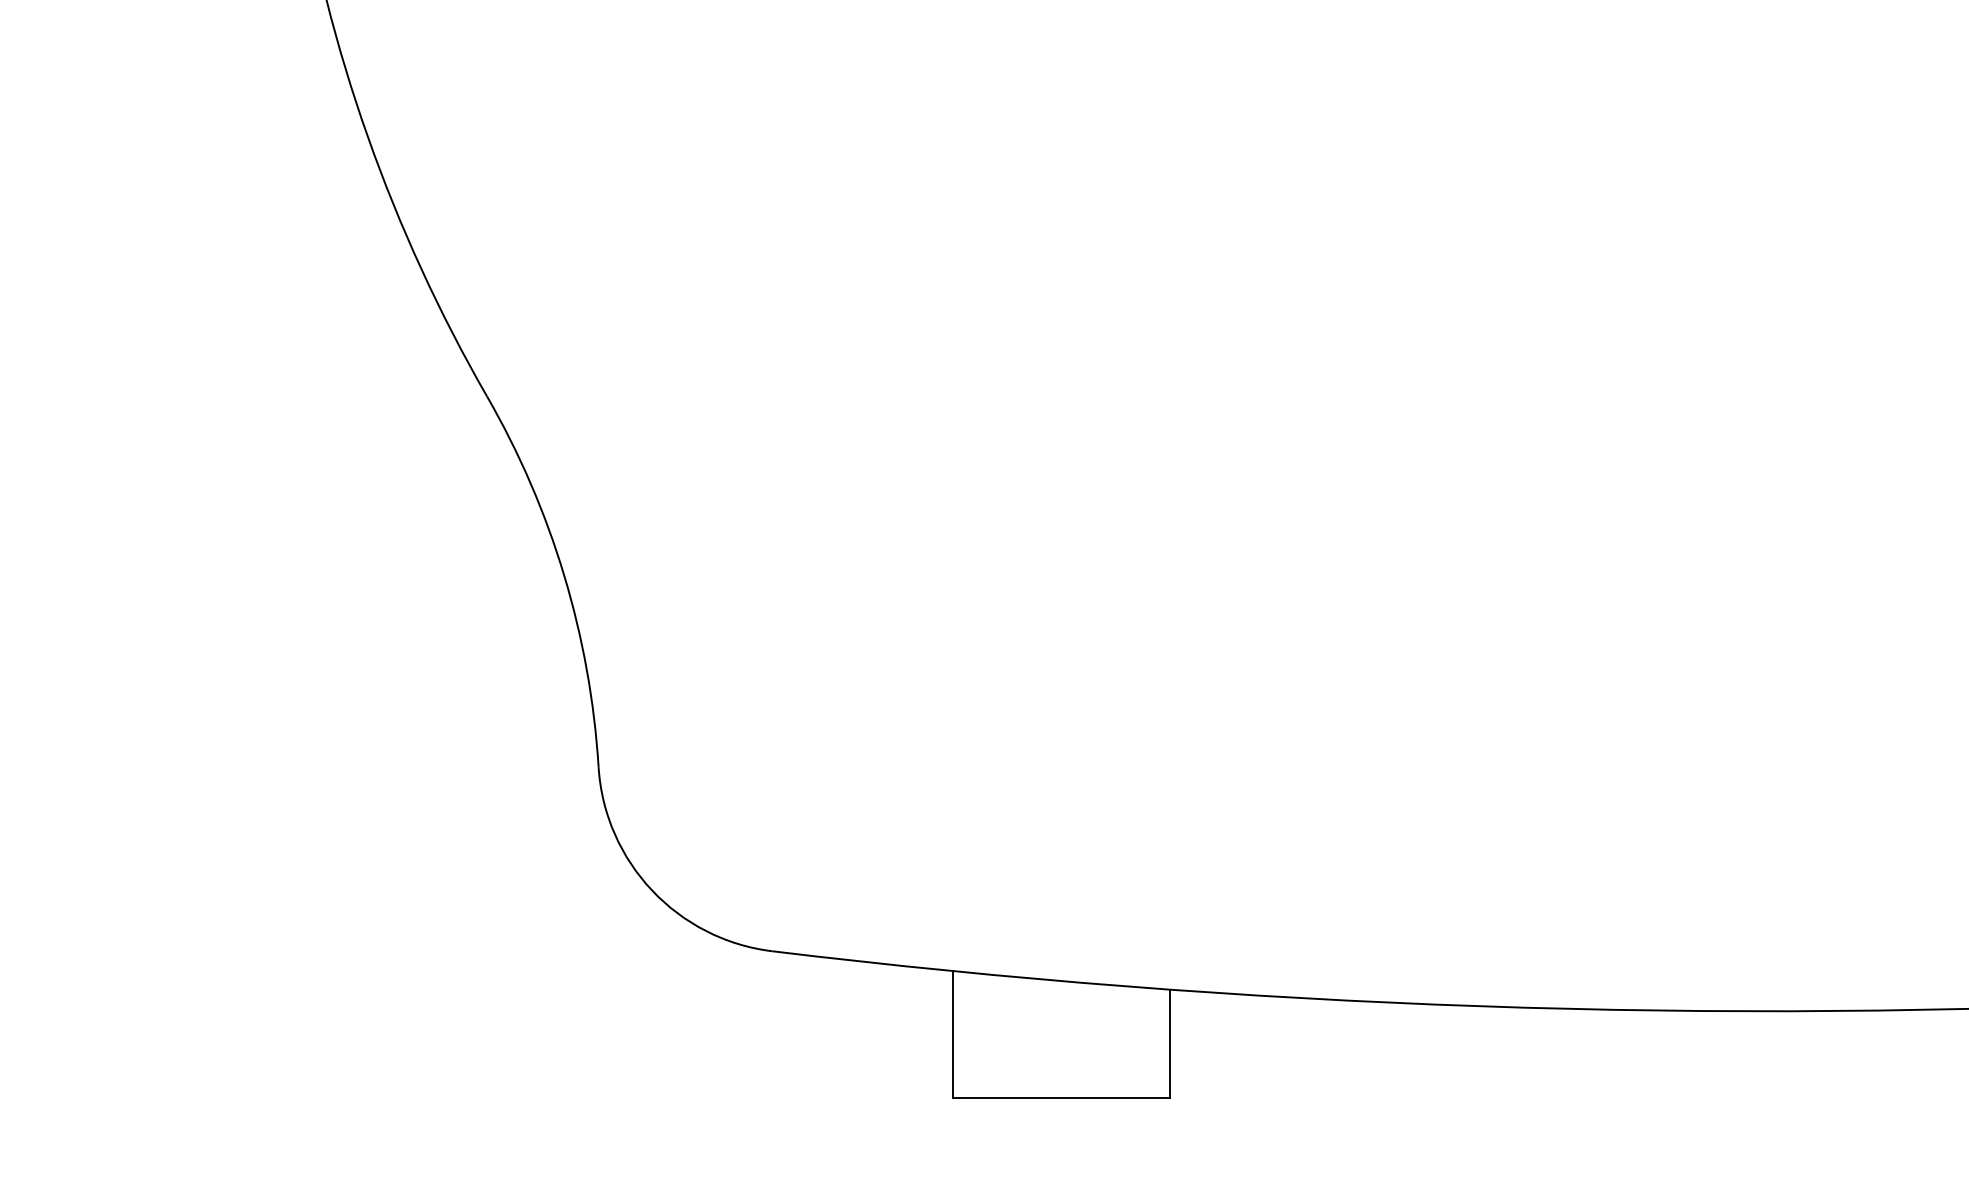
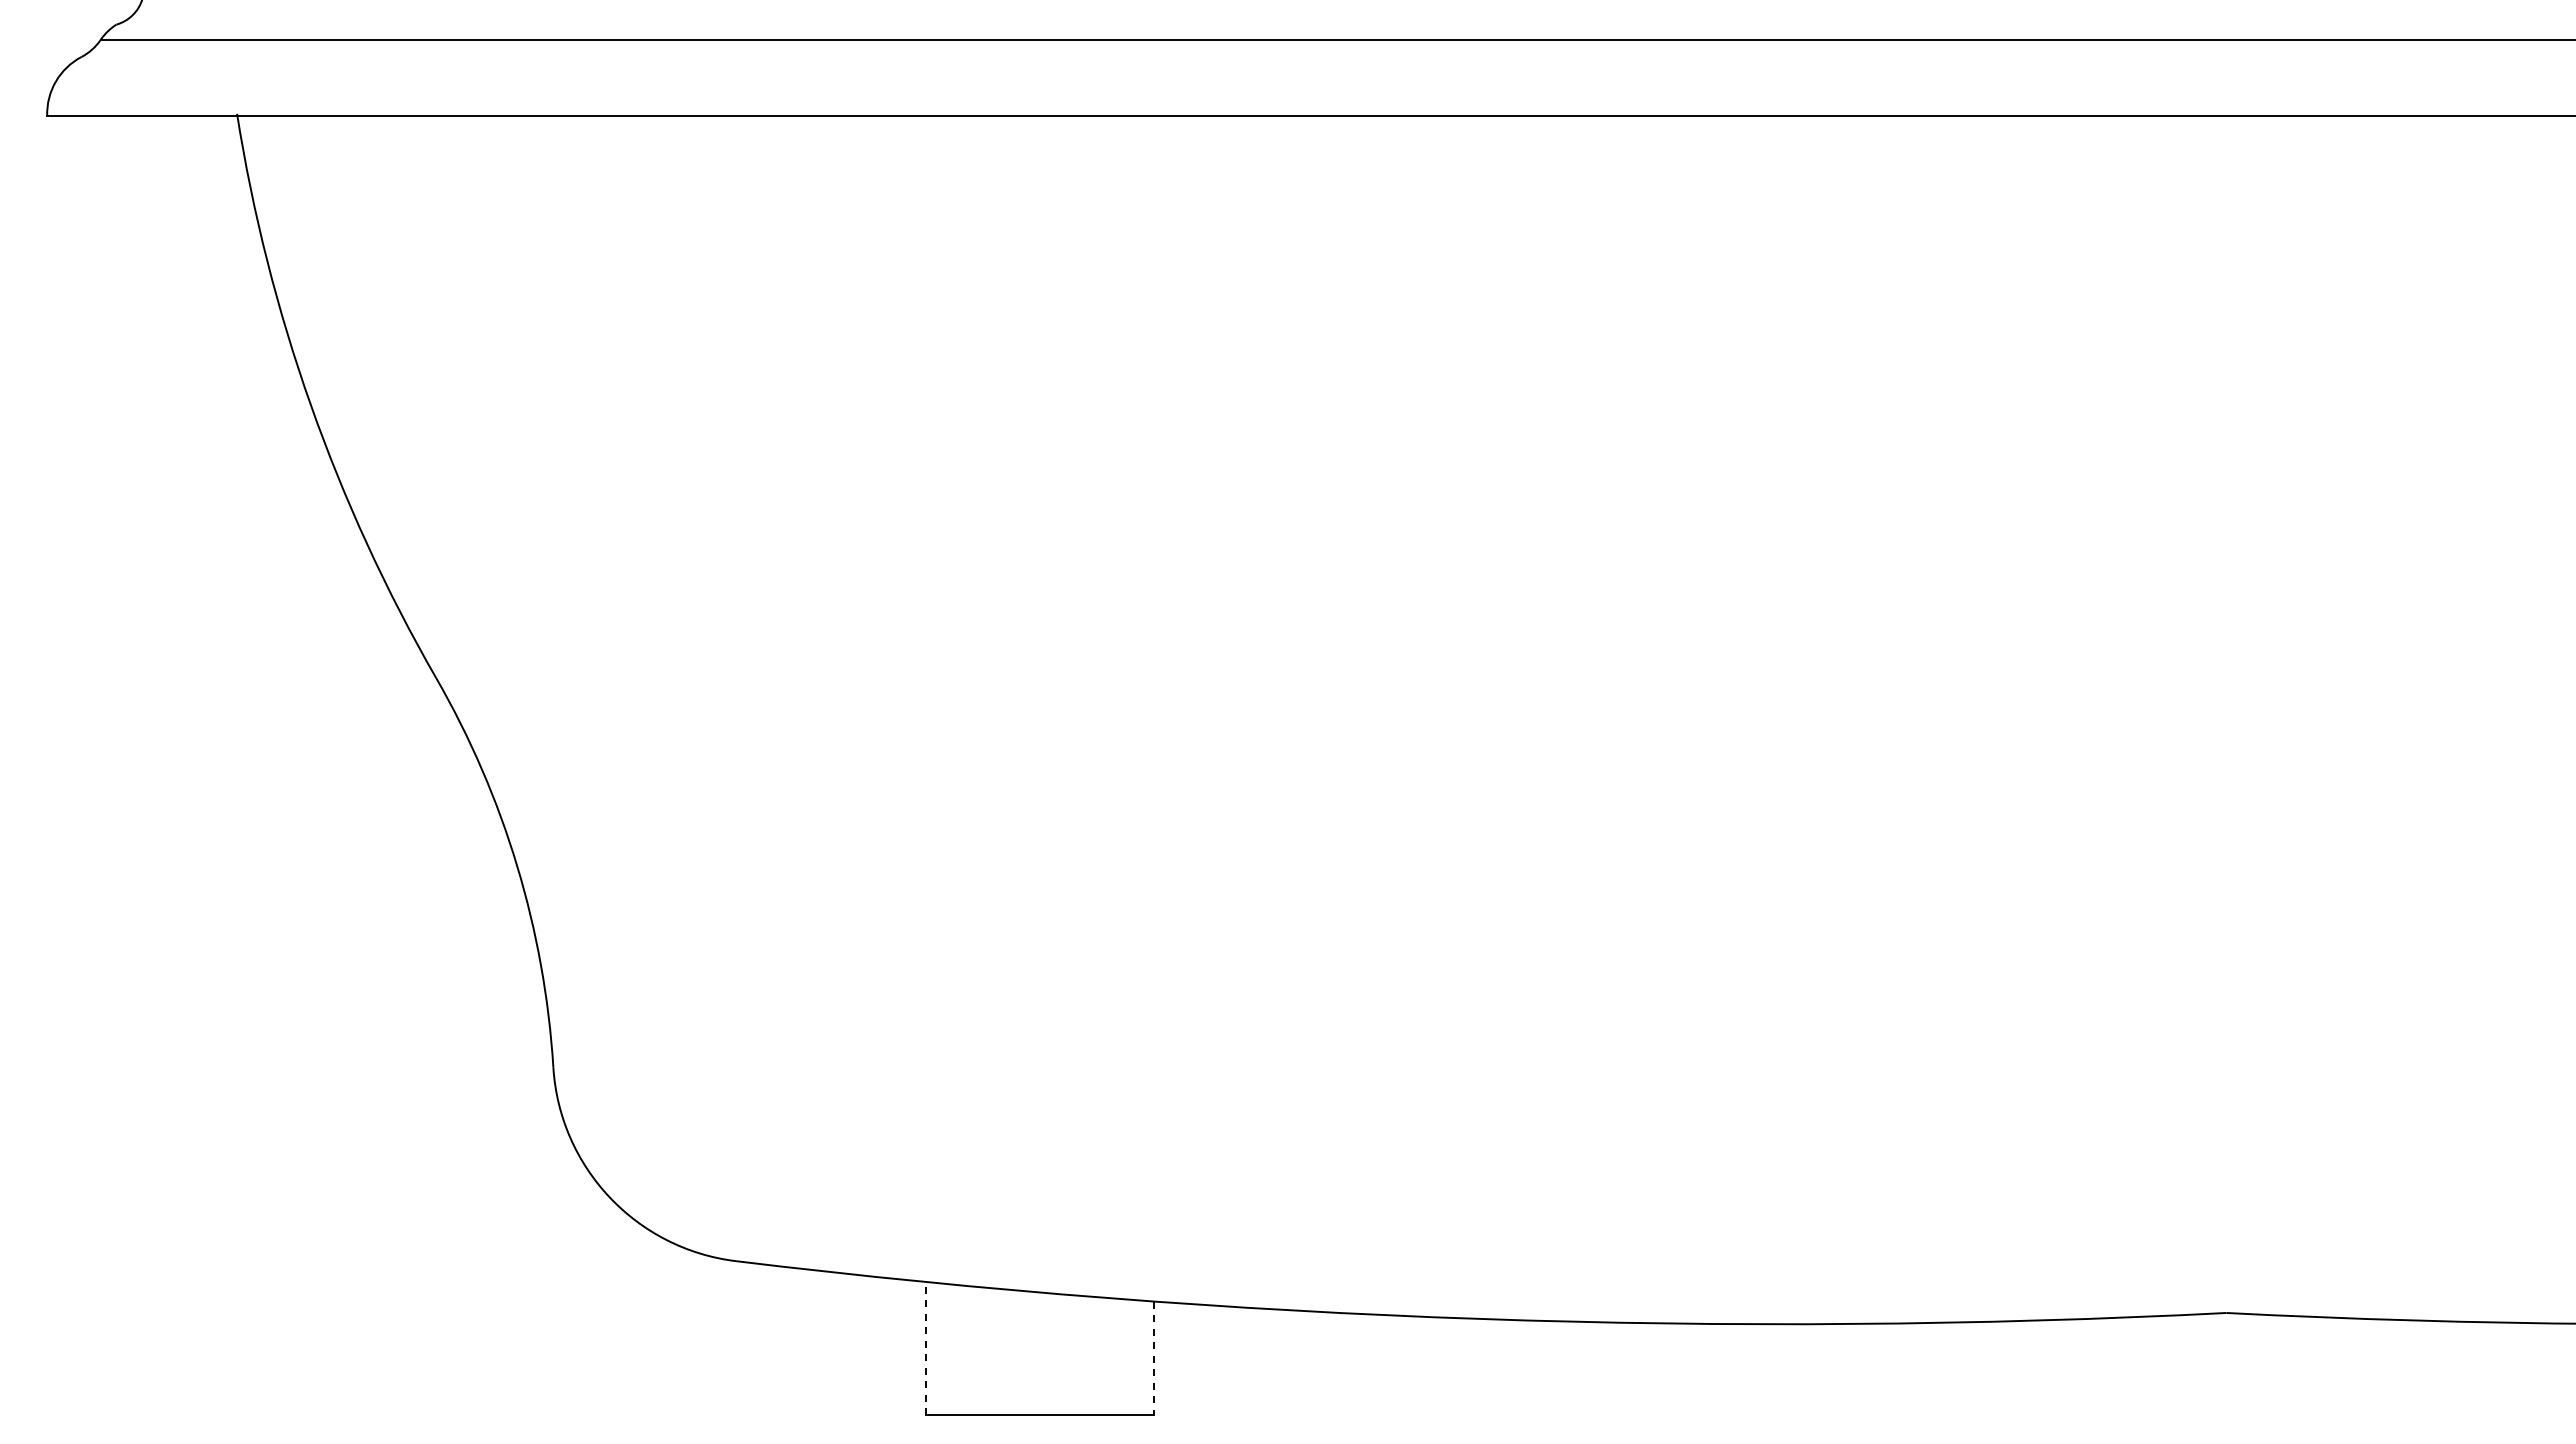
line: (952, 1034) -> (925, 1348), solid -> dashed
line: (1170, 1043) -> (1154, 1358), solid -> dashed

